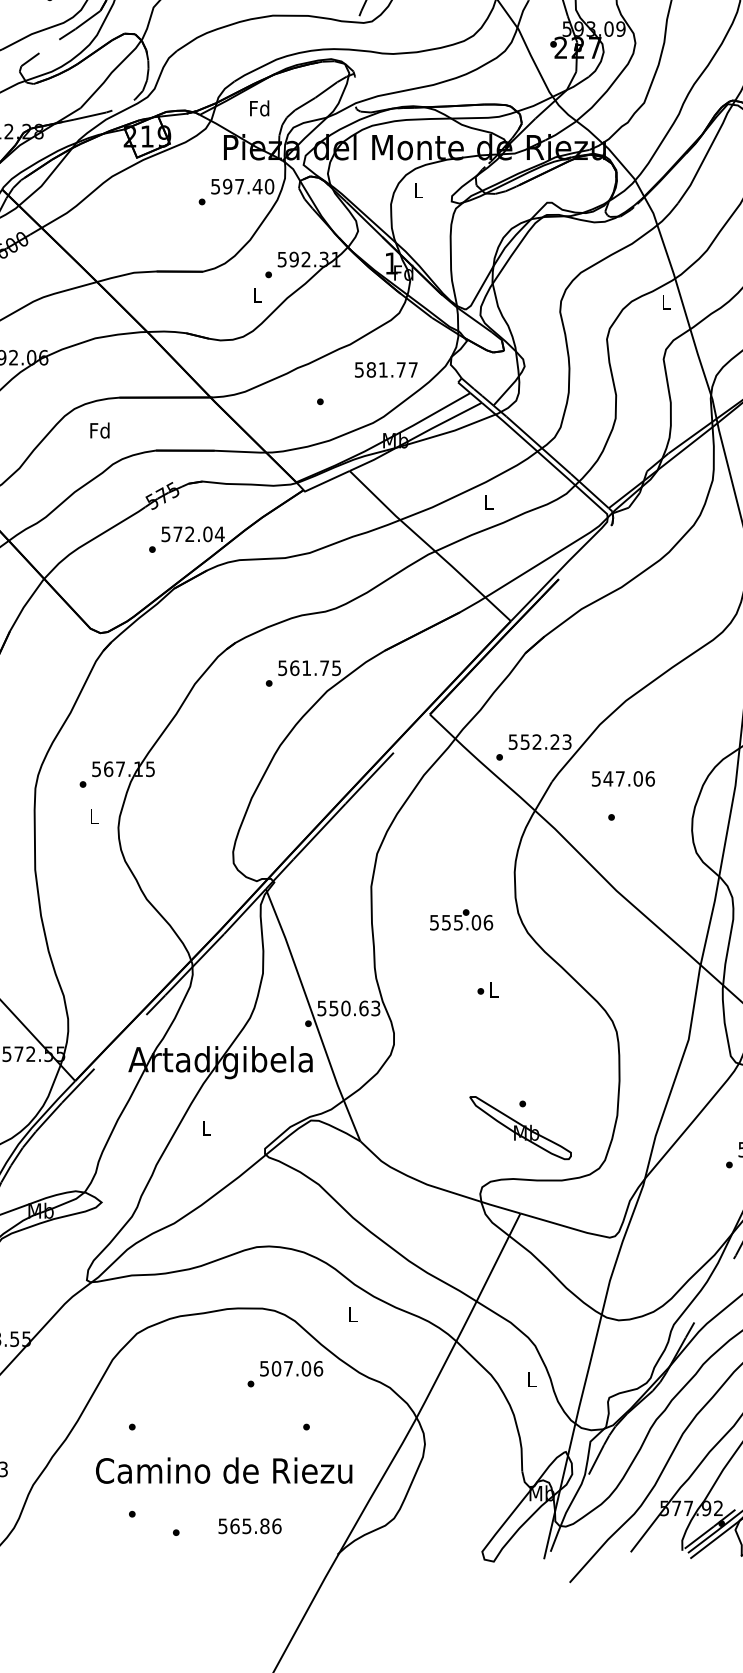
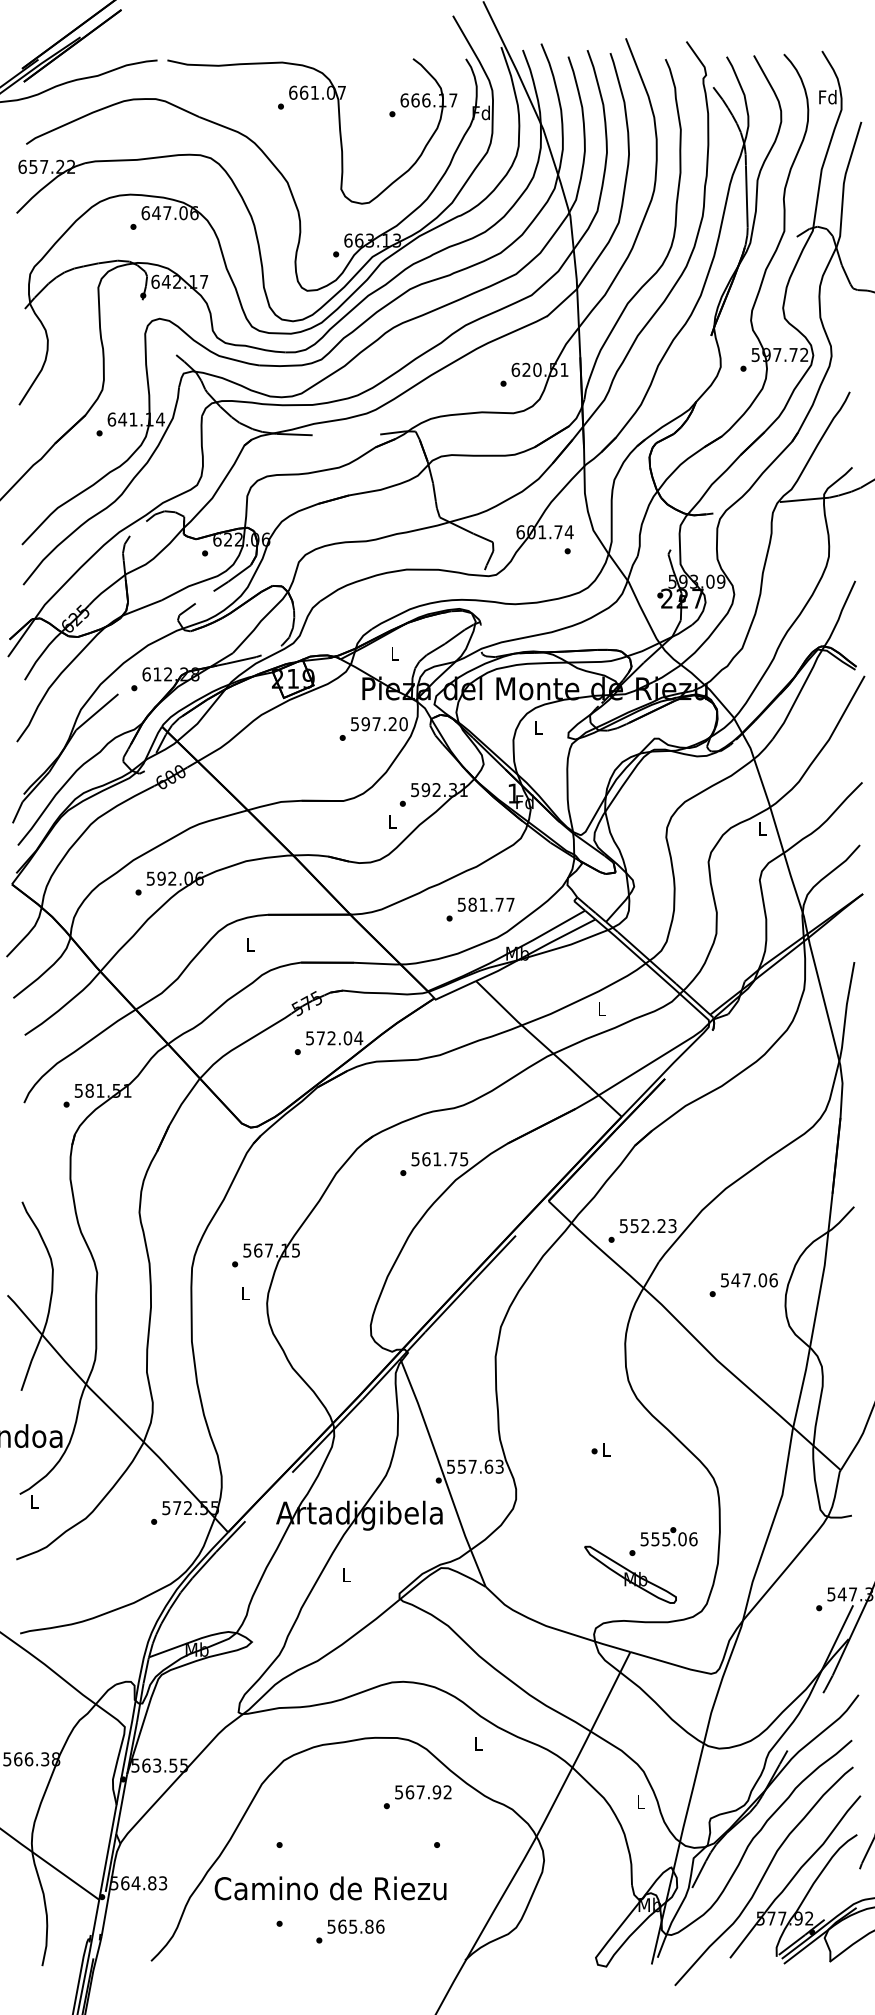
text: (259, 108) -> (394, 653), Fd -> L
text: (257, 185) -> (392, 723), 597.40 -> 597.20
text: (385, 369) -> (485, 904), moved
text: (98, 430) -> (249, 944), Fd -> L
text: (623, 779) -> (749, 1280), moved
text: (460, 919) -> (668, 1536), moved
text: (345, 1008) -> (472, 1466), 550.63 -> 557.63
text: (297, 1368) -> (428, 1792), 507.06 -> 567.92
text: (224, 1470) -> (330, 1888), moved
text: (249, 1526) -> (355, 1926), moved

